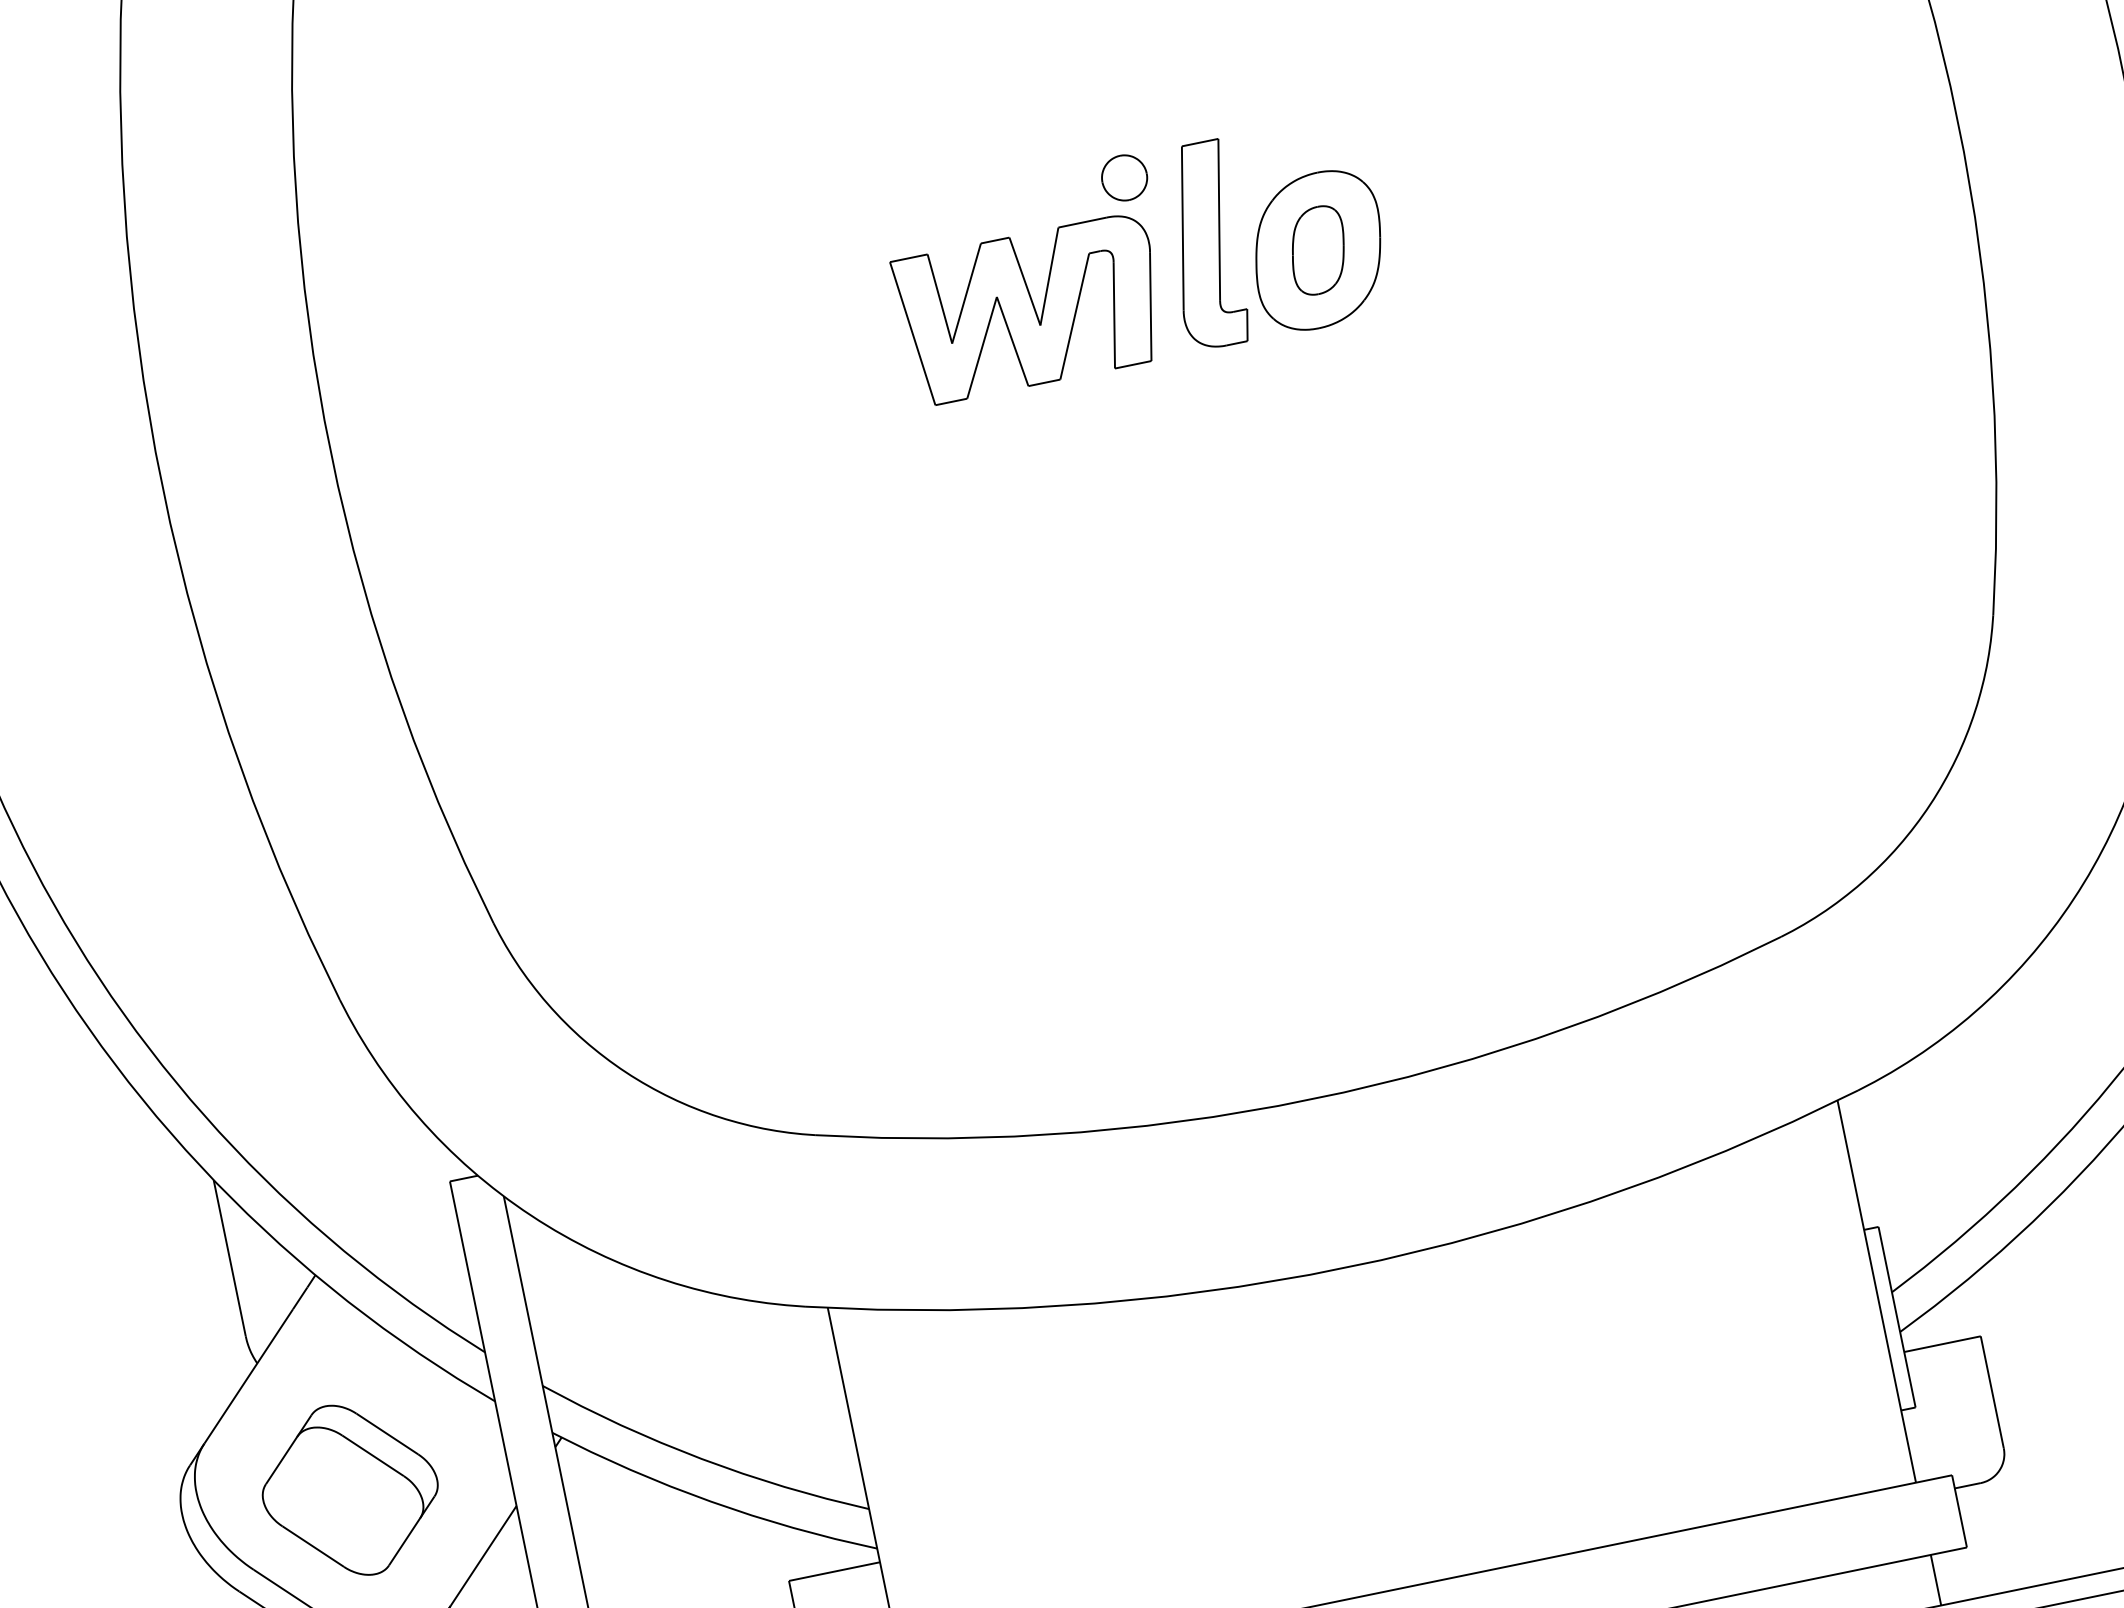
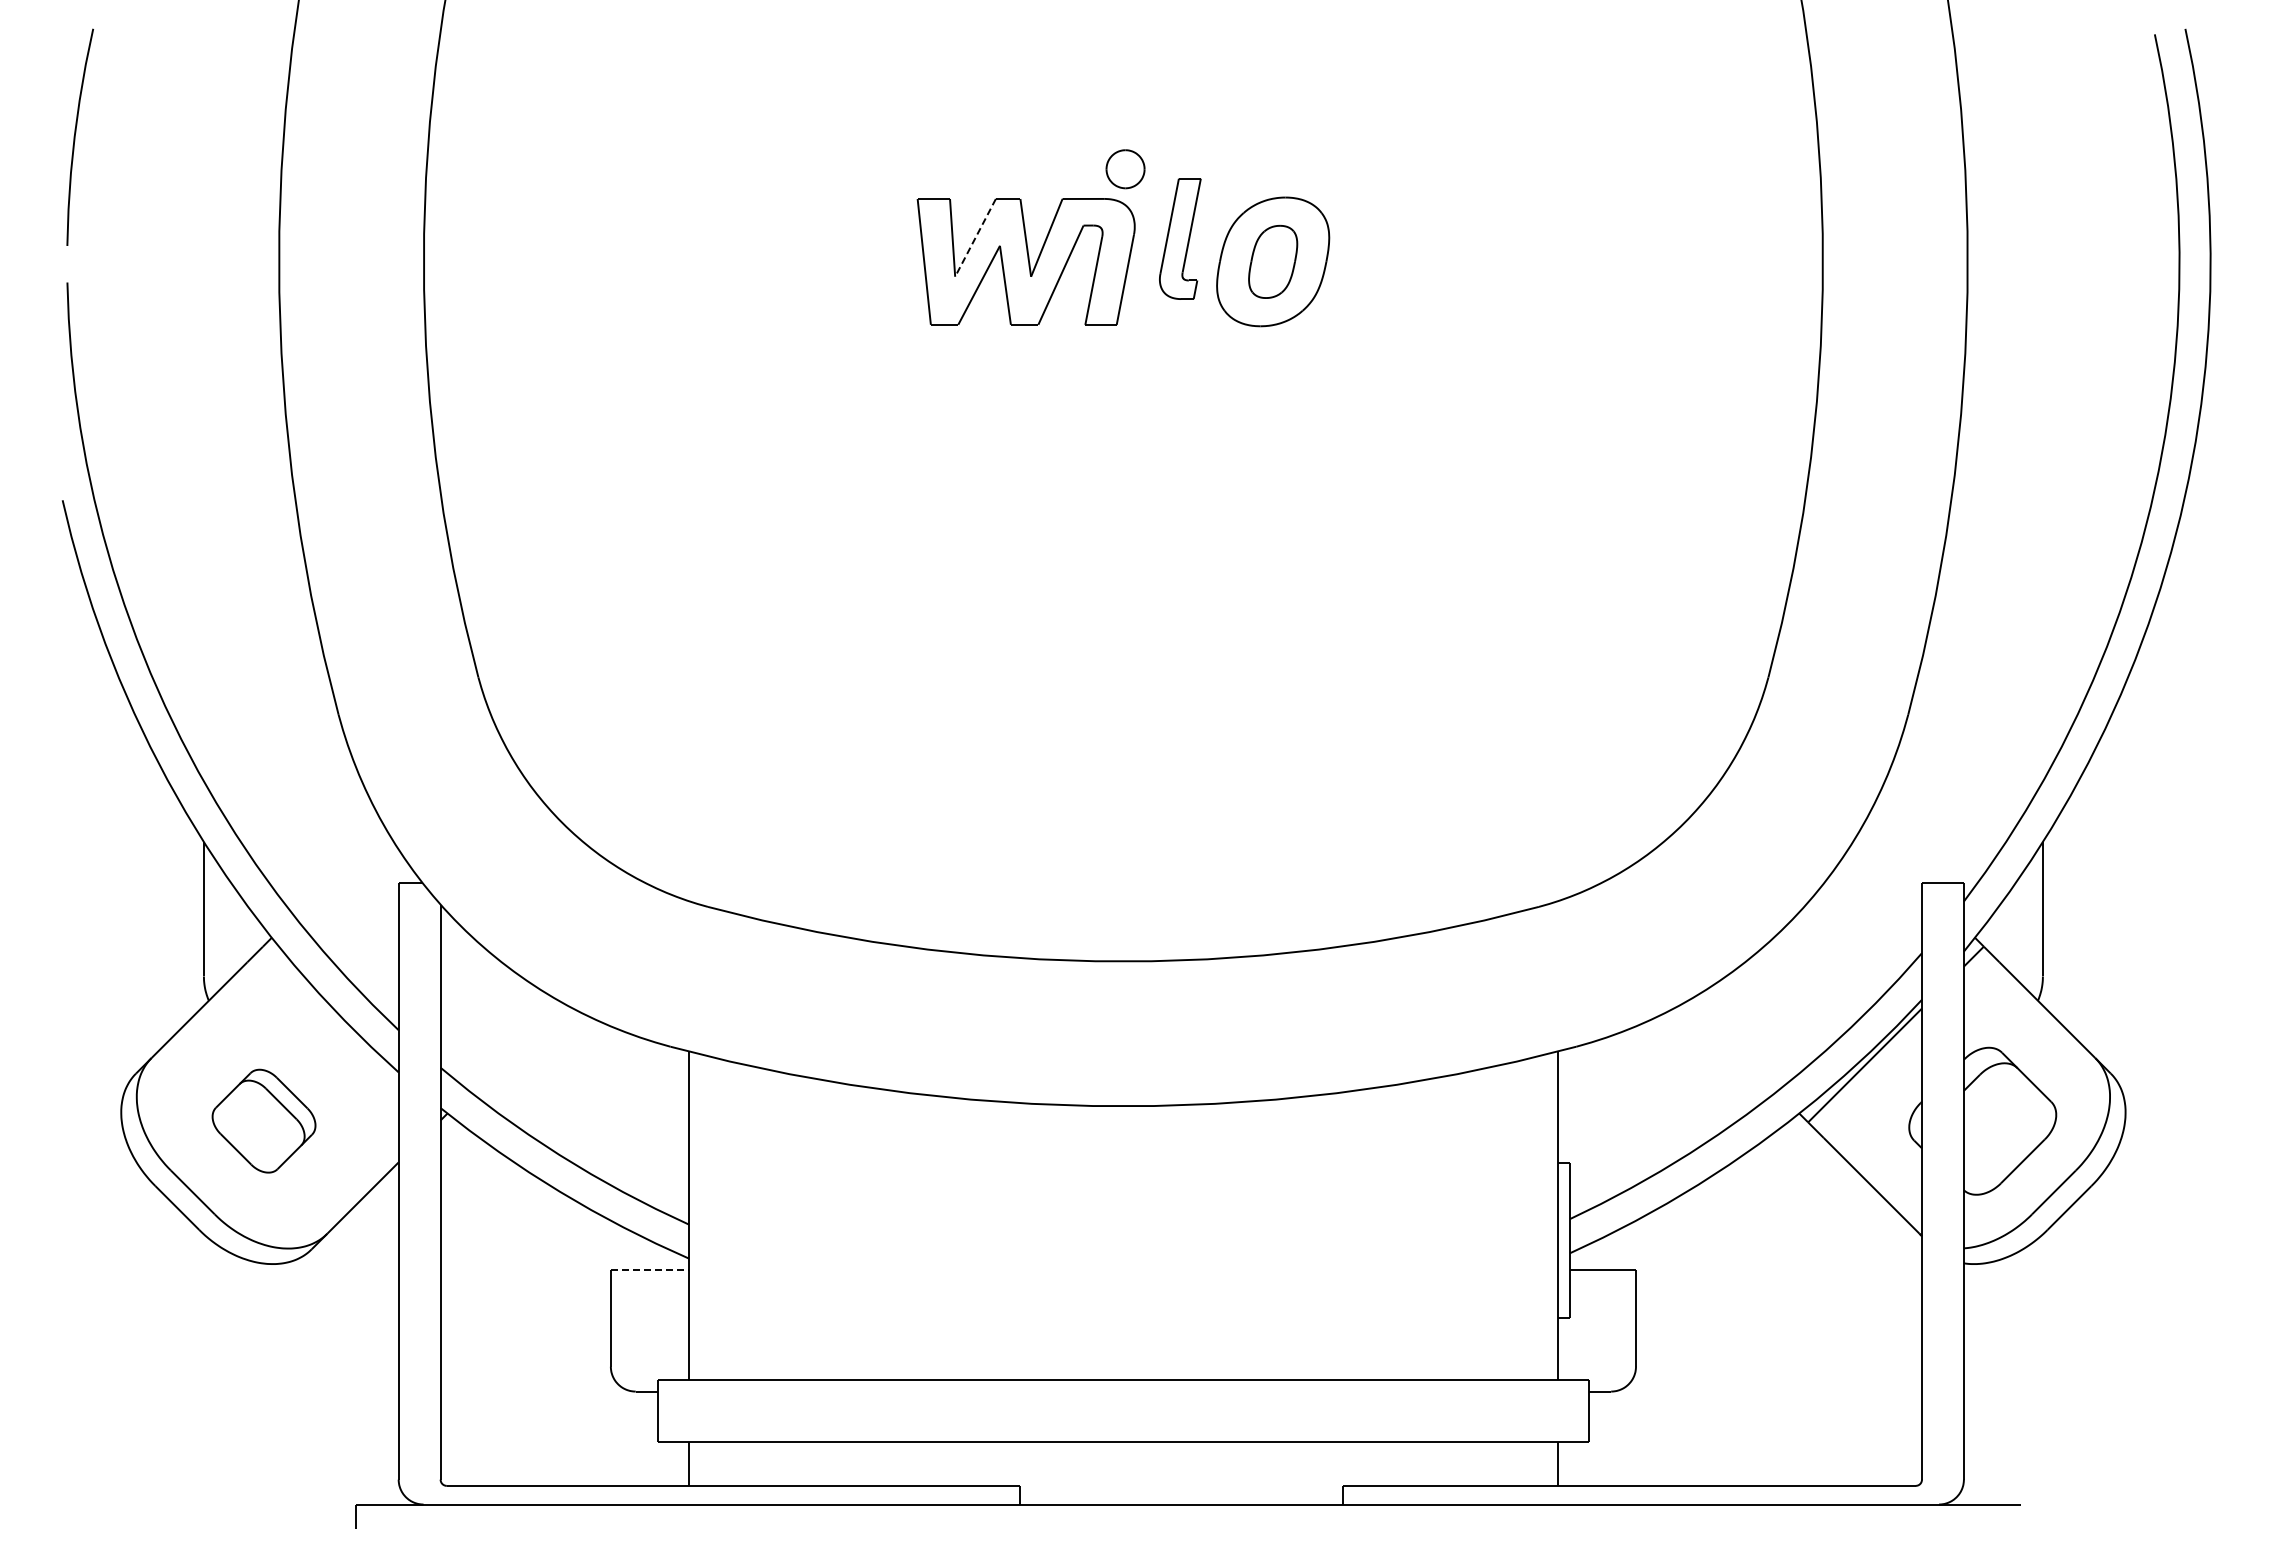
part: (1204, 245) -> (1180, 238), size x0.7
line: (966, 293) -> (975, 237), solid -> dashed
part: (349, 1489) -> (263, 1120), size x0.7
line: (835, 1571) -> (650, 1270), solid -> dashed

